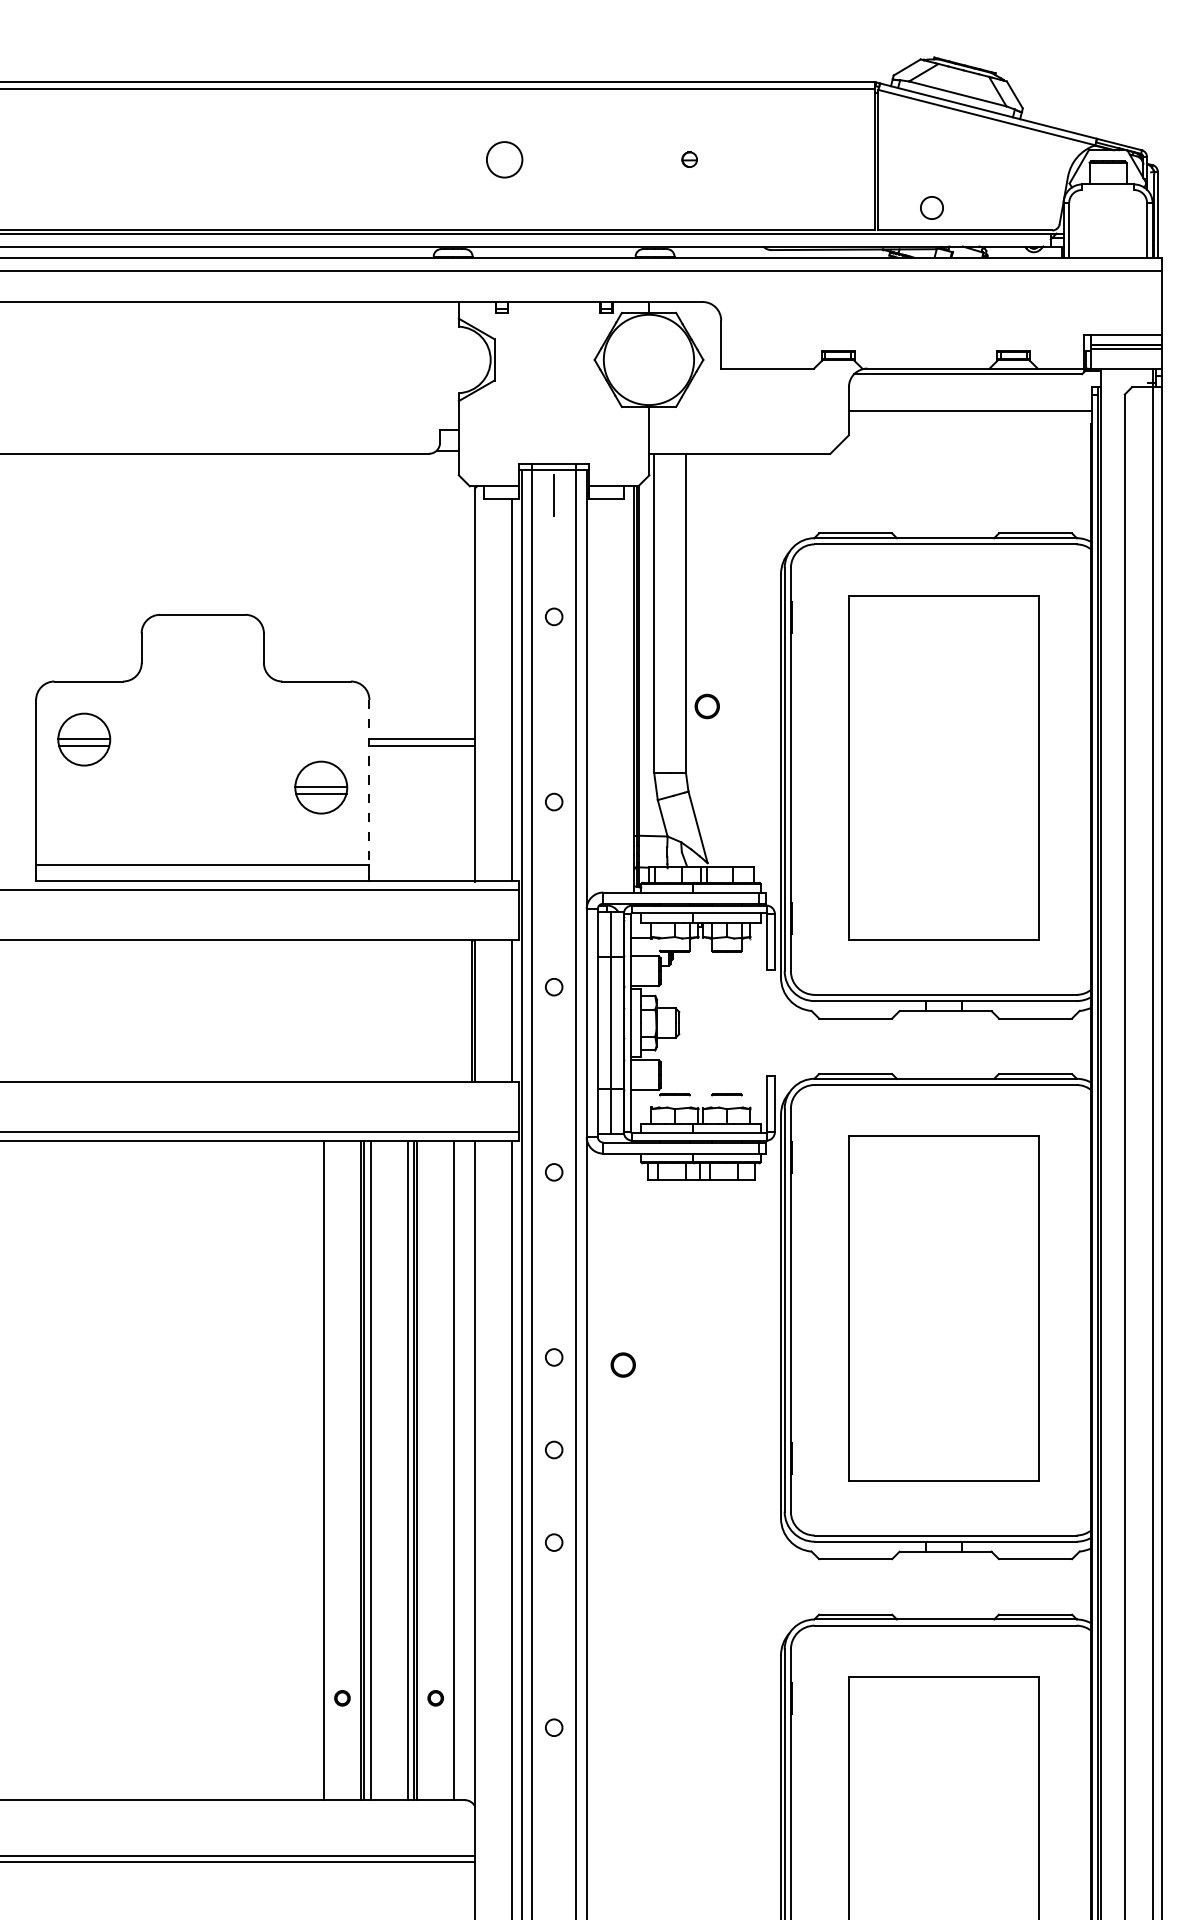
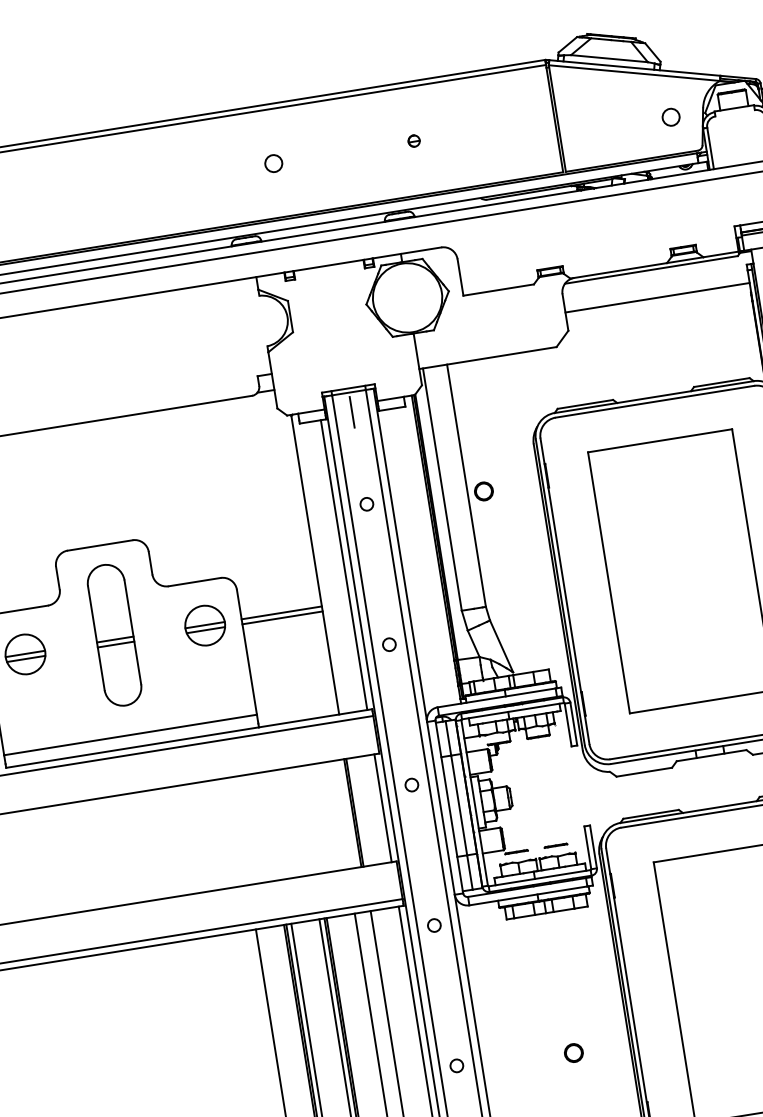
circle: (504, 159) -> (273, 163), size x0.62
circle: (931, 207) -> (670, 116), moved
part: (706, 706) -> (483, 491), moved
part: (202, 732) -> (114, 634), added
line: (369, 782) -> (246, 652), dashed -> solid
part: (321, 787) -> (205, 625), moved
part: (622, 1364) -> (573, 1052), moved

